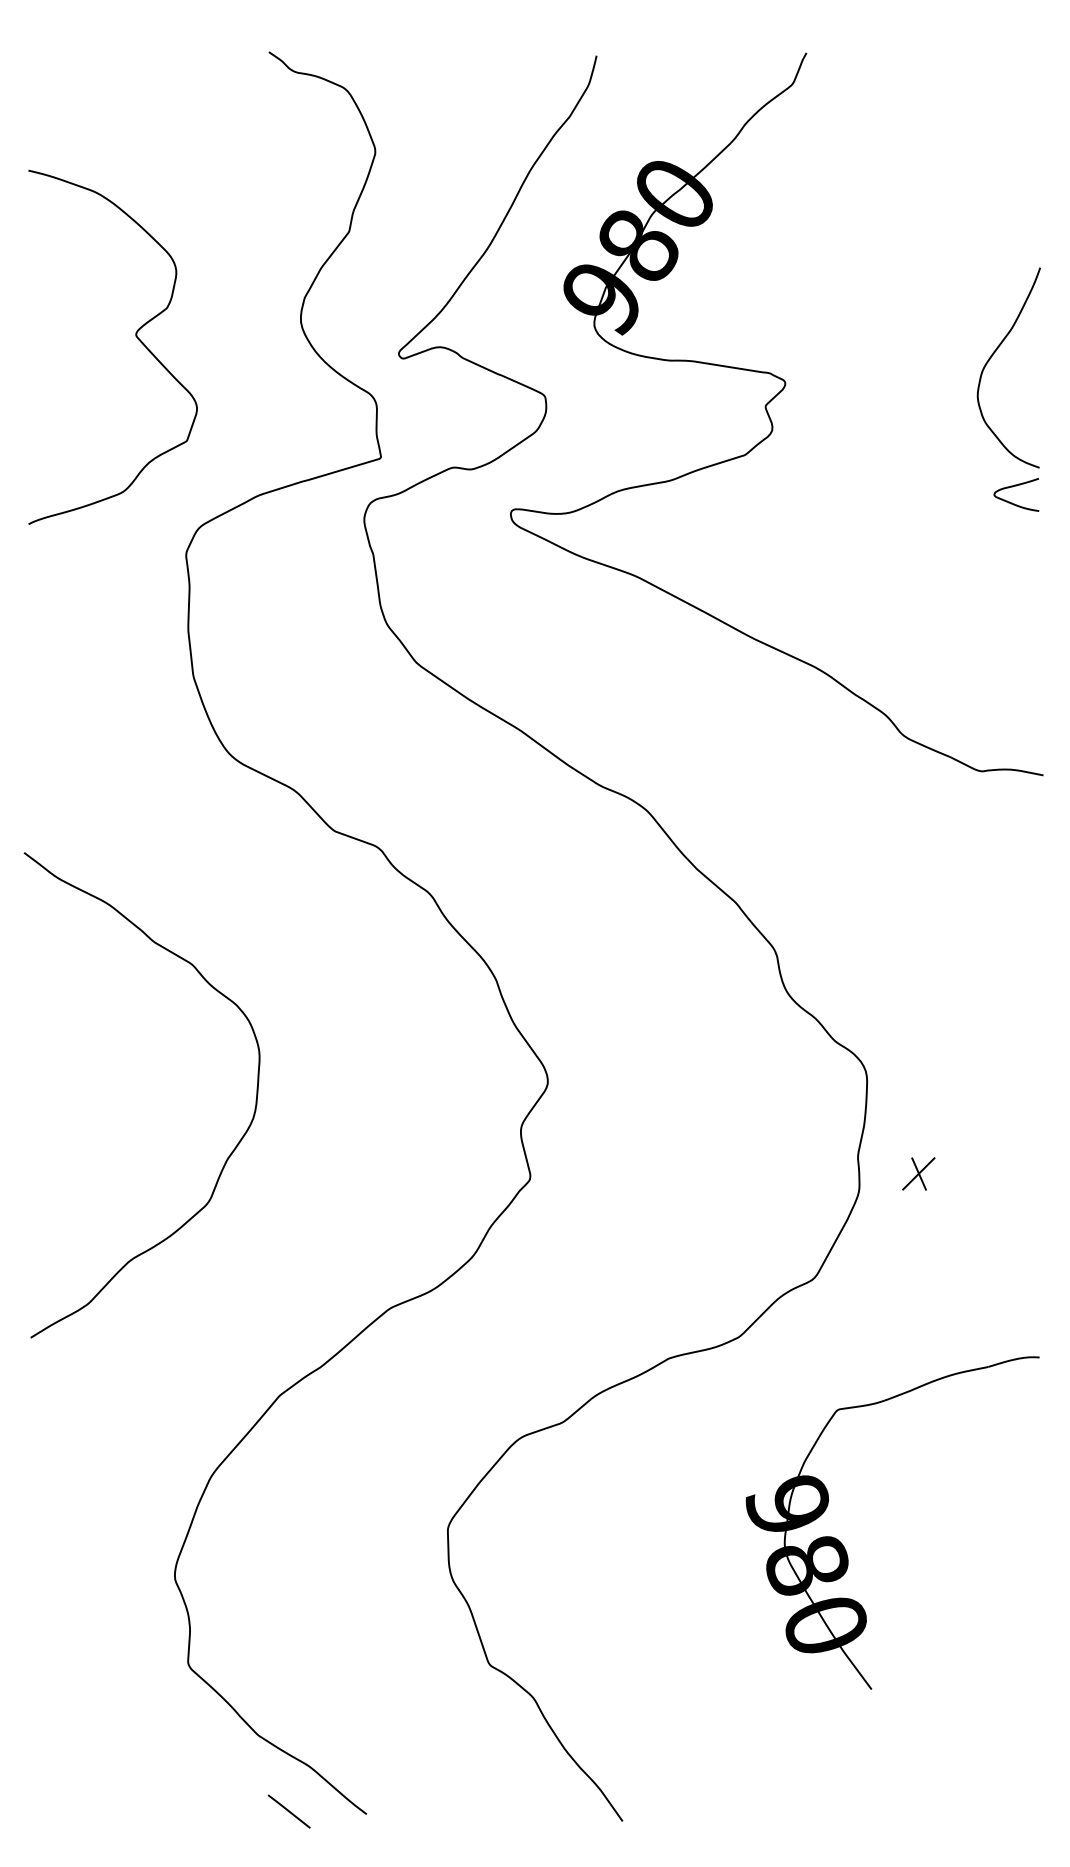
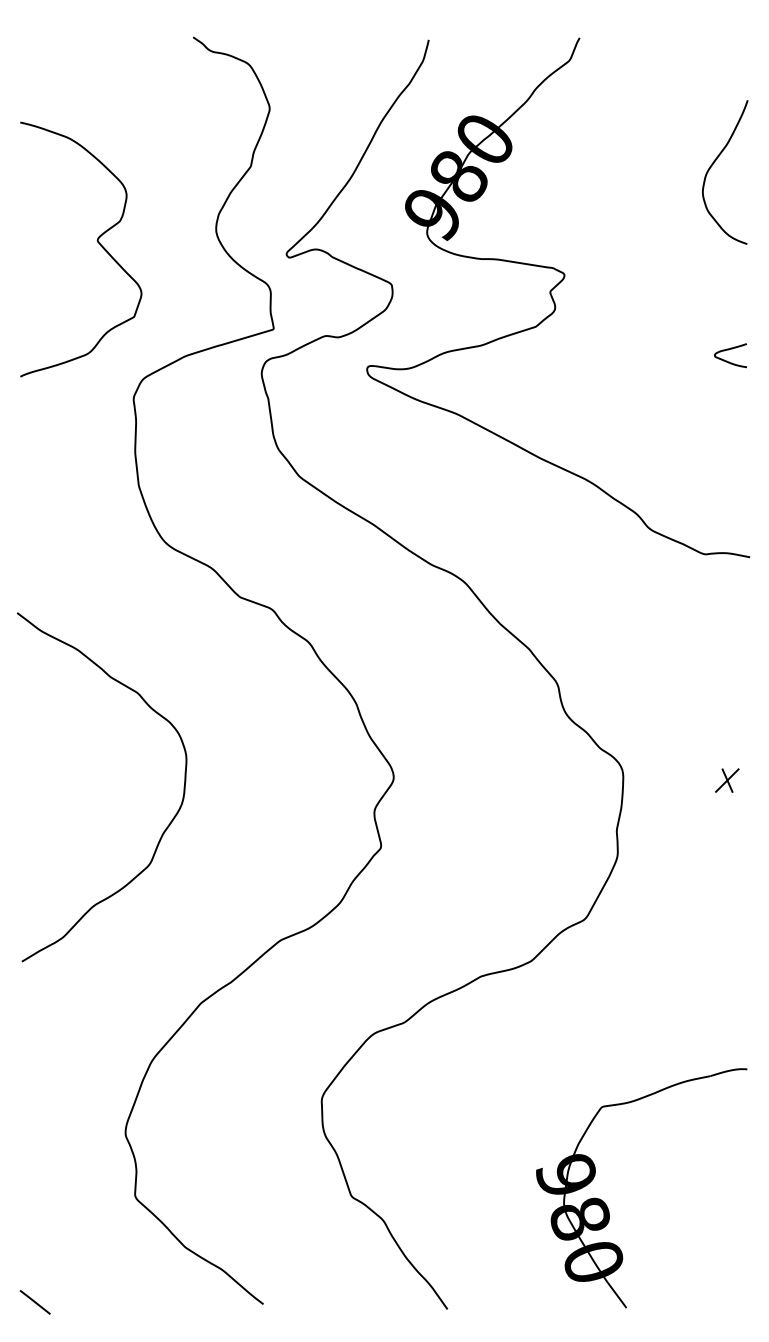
curve: (993, 355) -> (714, 163), moved
part: (918, 1173) -> (727, 780), moved
part: (844, 1546) -> (607, 1205), moved
line: (288, 1811) -> (34, 1302), moved

